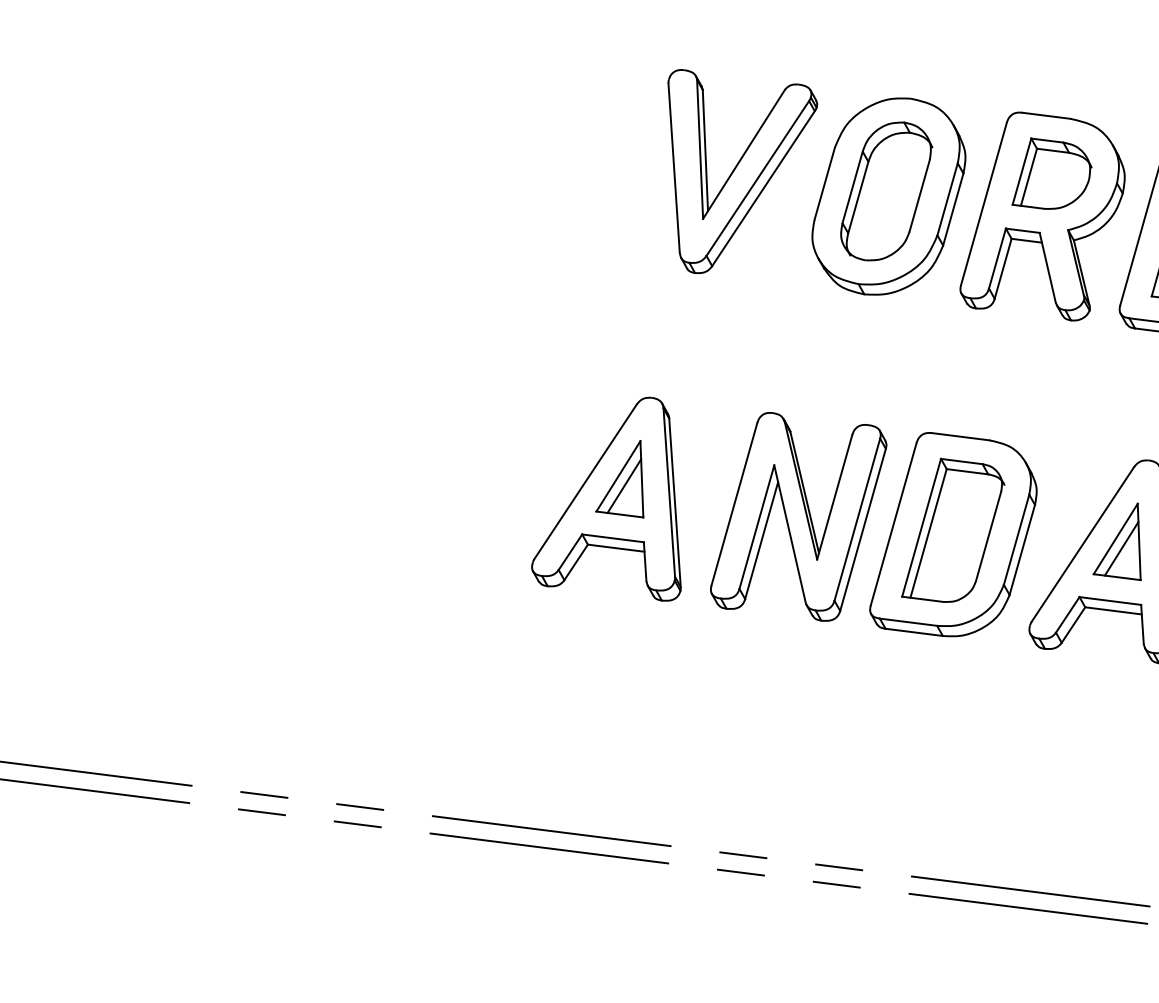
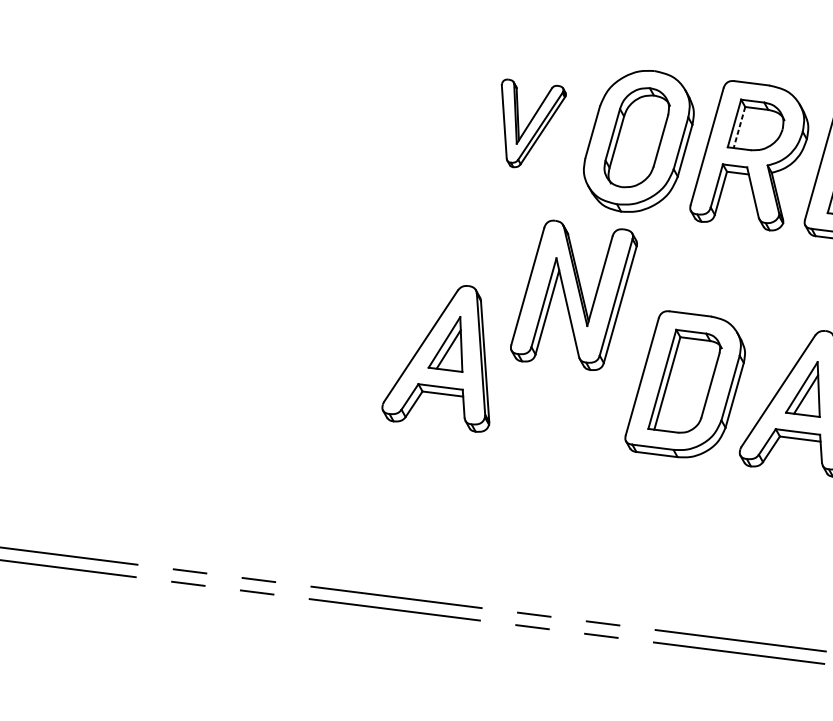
part: (742, 171) -> (533, 123), size x0.6
line: (1028, 177) -> (739, 127), solid -> dashed
part: (798, 516) -> (573, 295), moved

